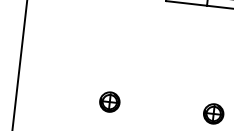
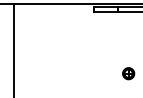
part: (108, 101) -> (67, 73), removed

